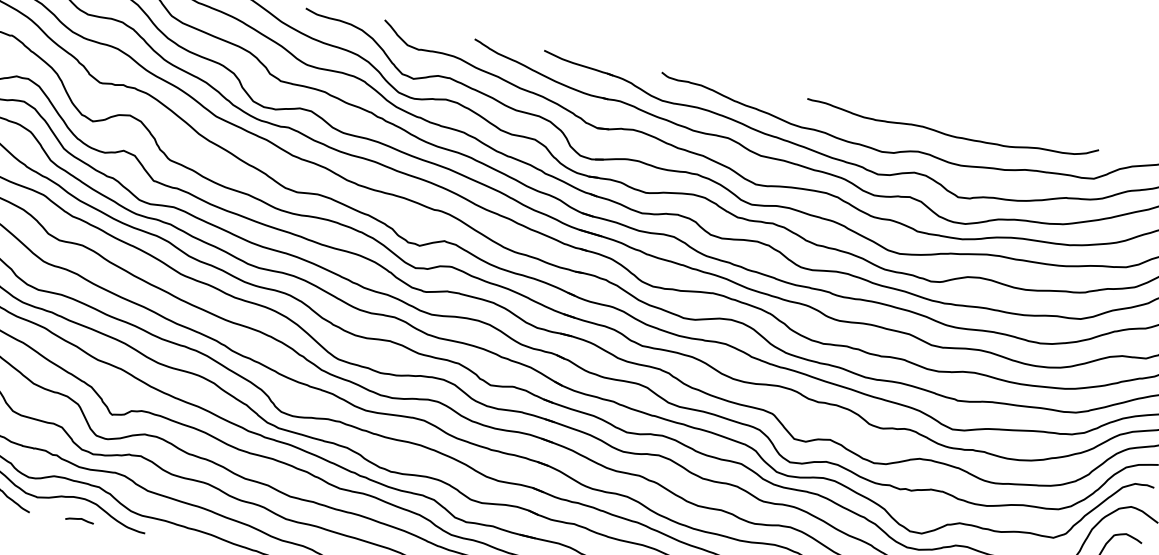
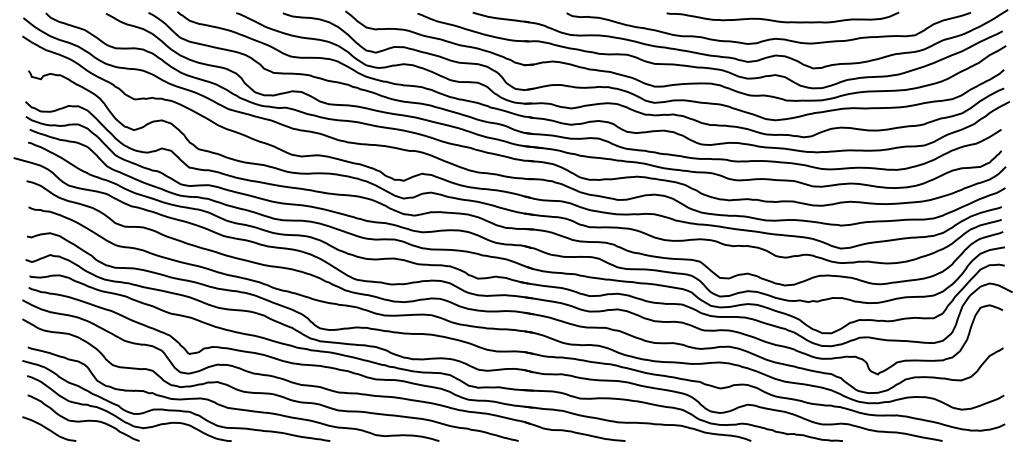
curve: (948, 133) -> (780, 20), moved
curve: (78, 519) -> (178, 439), removed

